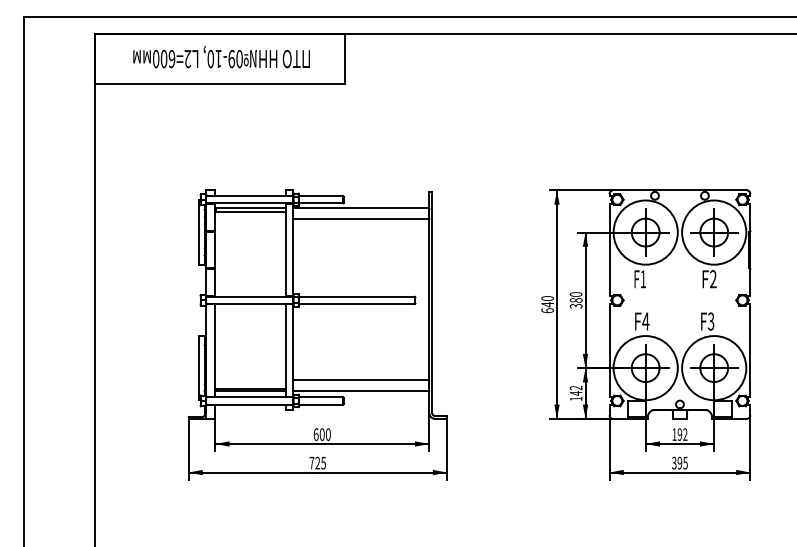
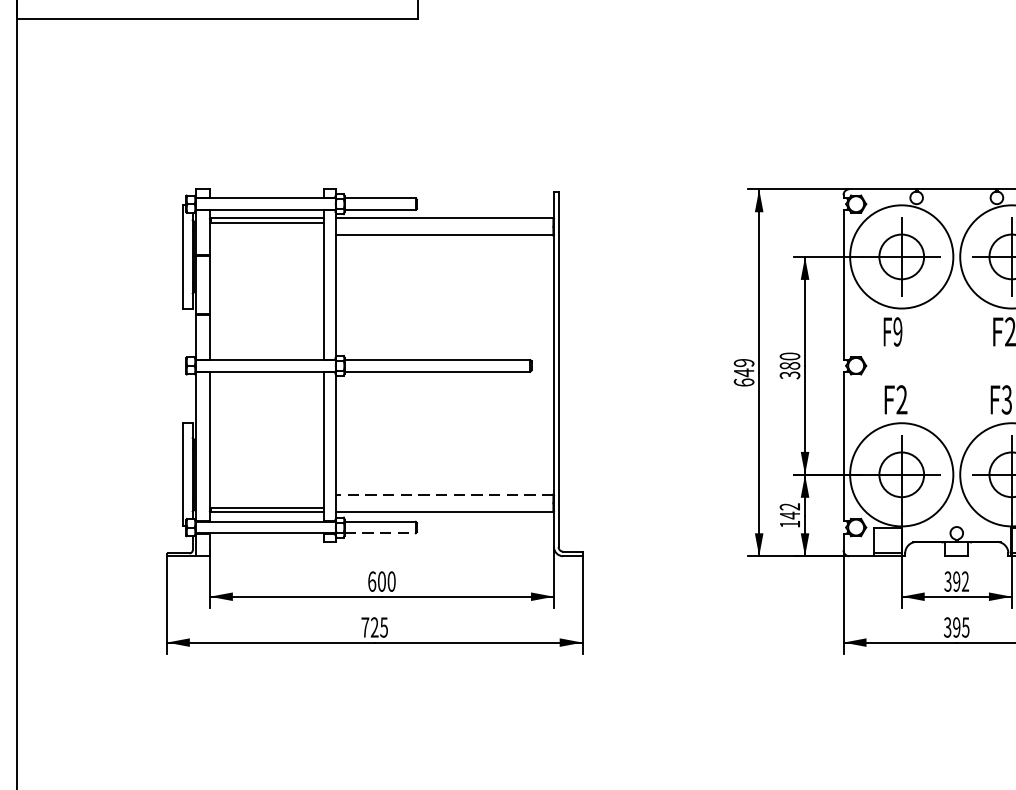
text: (643, 279) -> (898, 332), F1 -> F9
text: (547, 298) -> (743, 362), 640 -> 649
text: (645, 321) -> (901, 399), F4 -> F2
line: (361, 380) -> (444, 494), solid -> dashed
line: (321, 404) -> (380, 533), solid -> dashed
text: (674, 434) -> (948, 581), 192 -> 392

